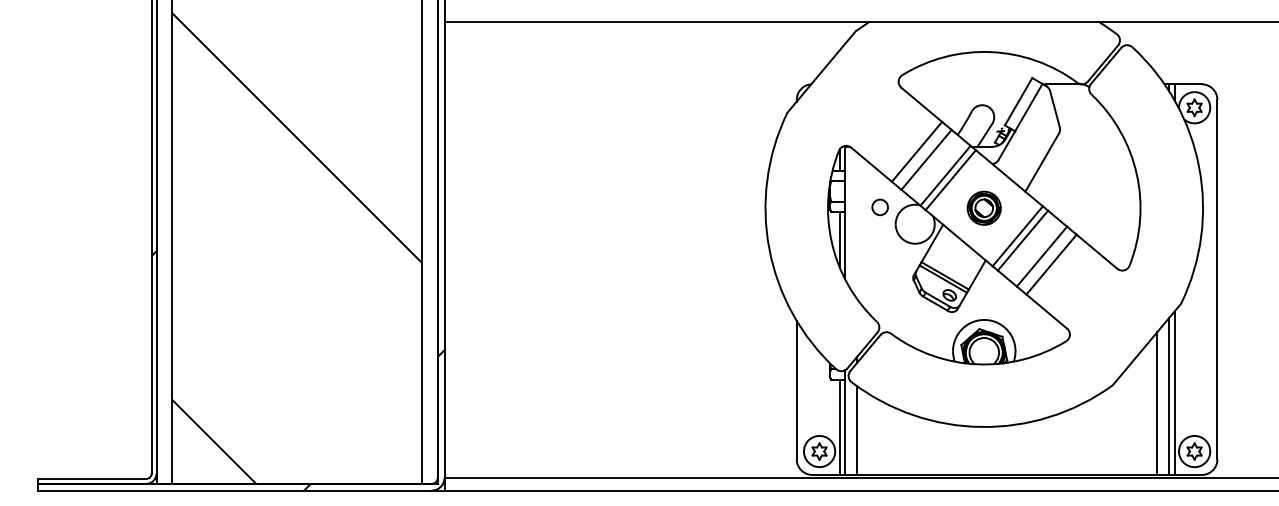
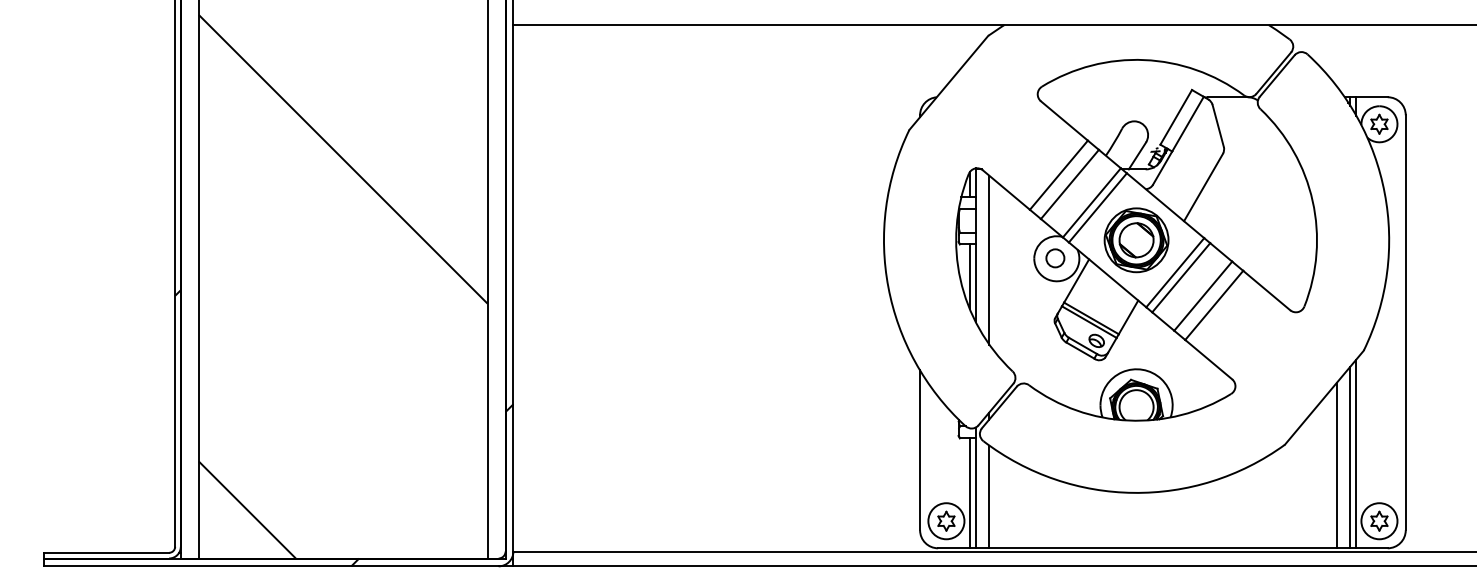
circle: (880, 207) -> (1055, 258), moved
part: (984, 208) -> (1136, 240), size x1.67
line: (856, 224) -> (989, 259), added

